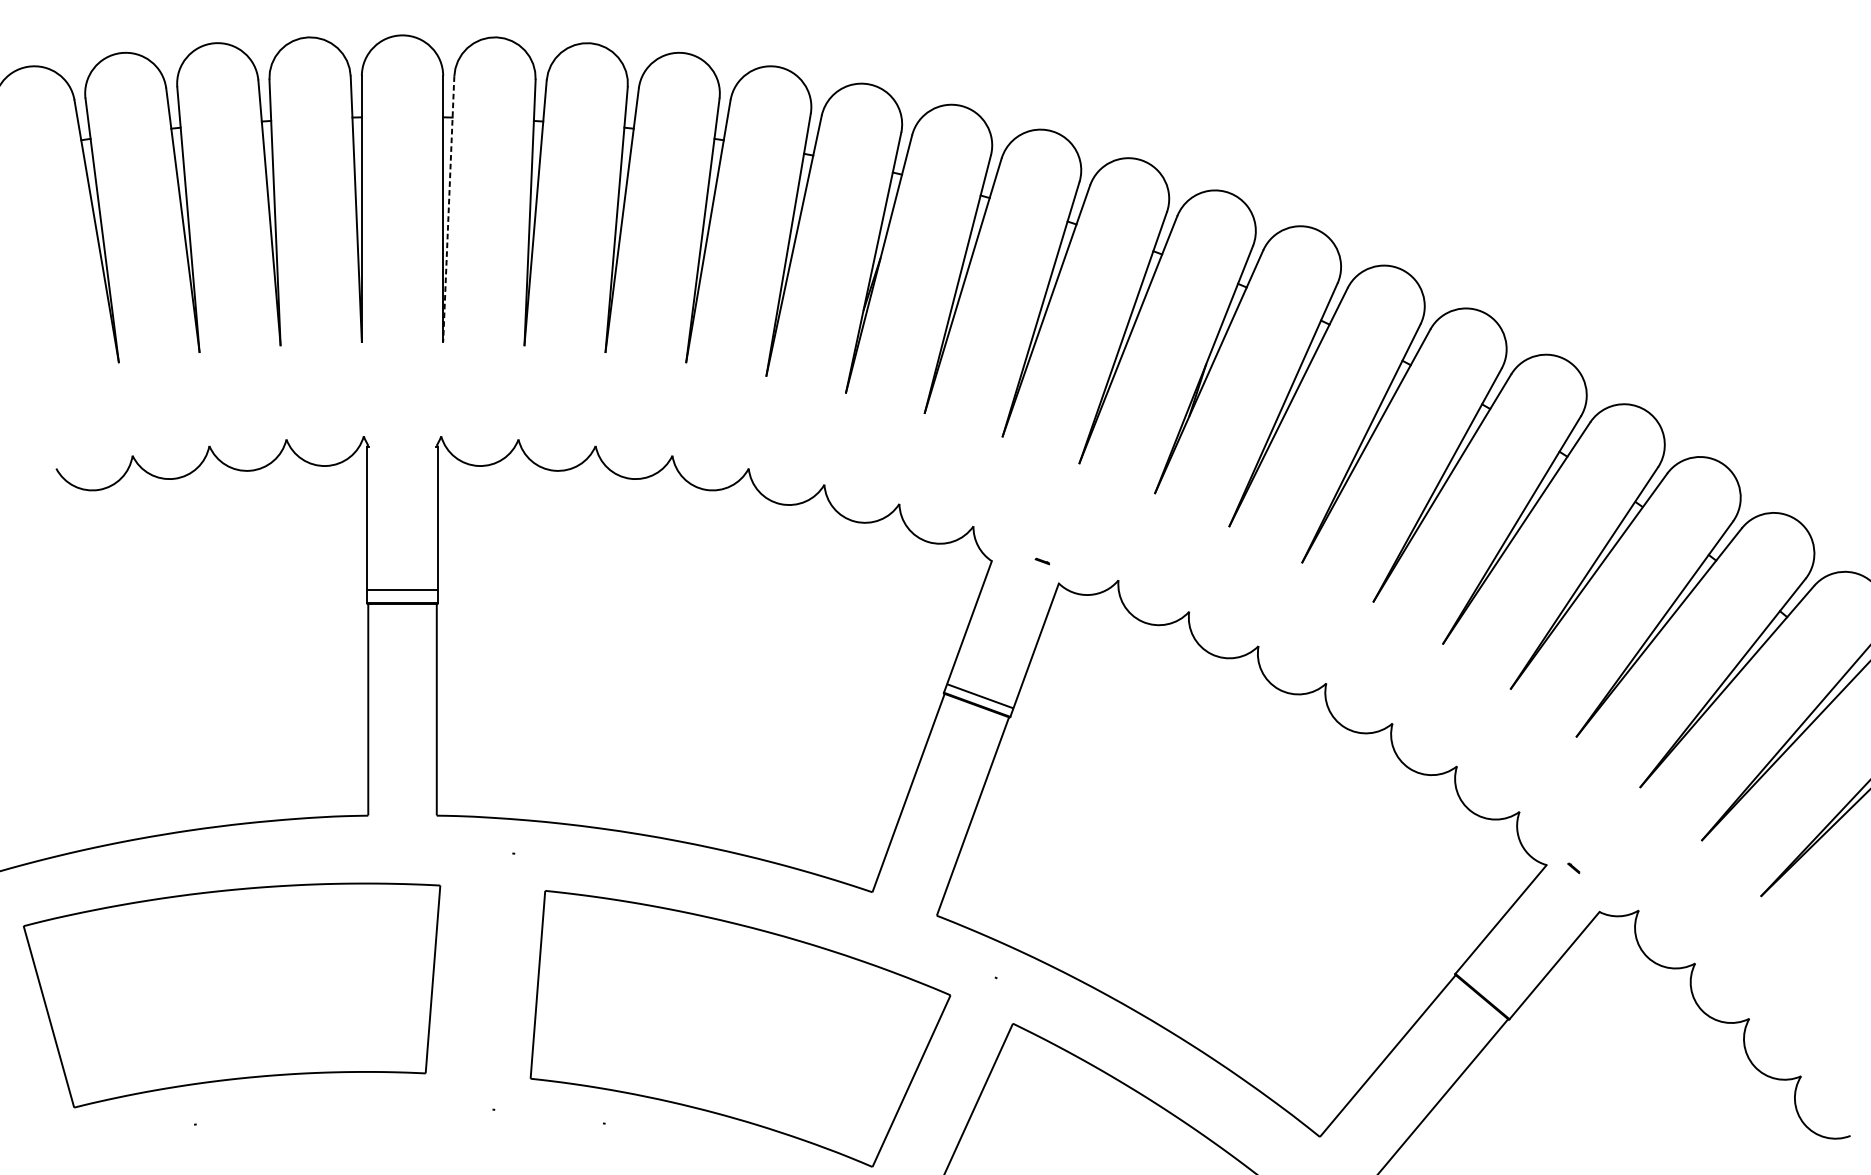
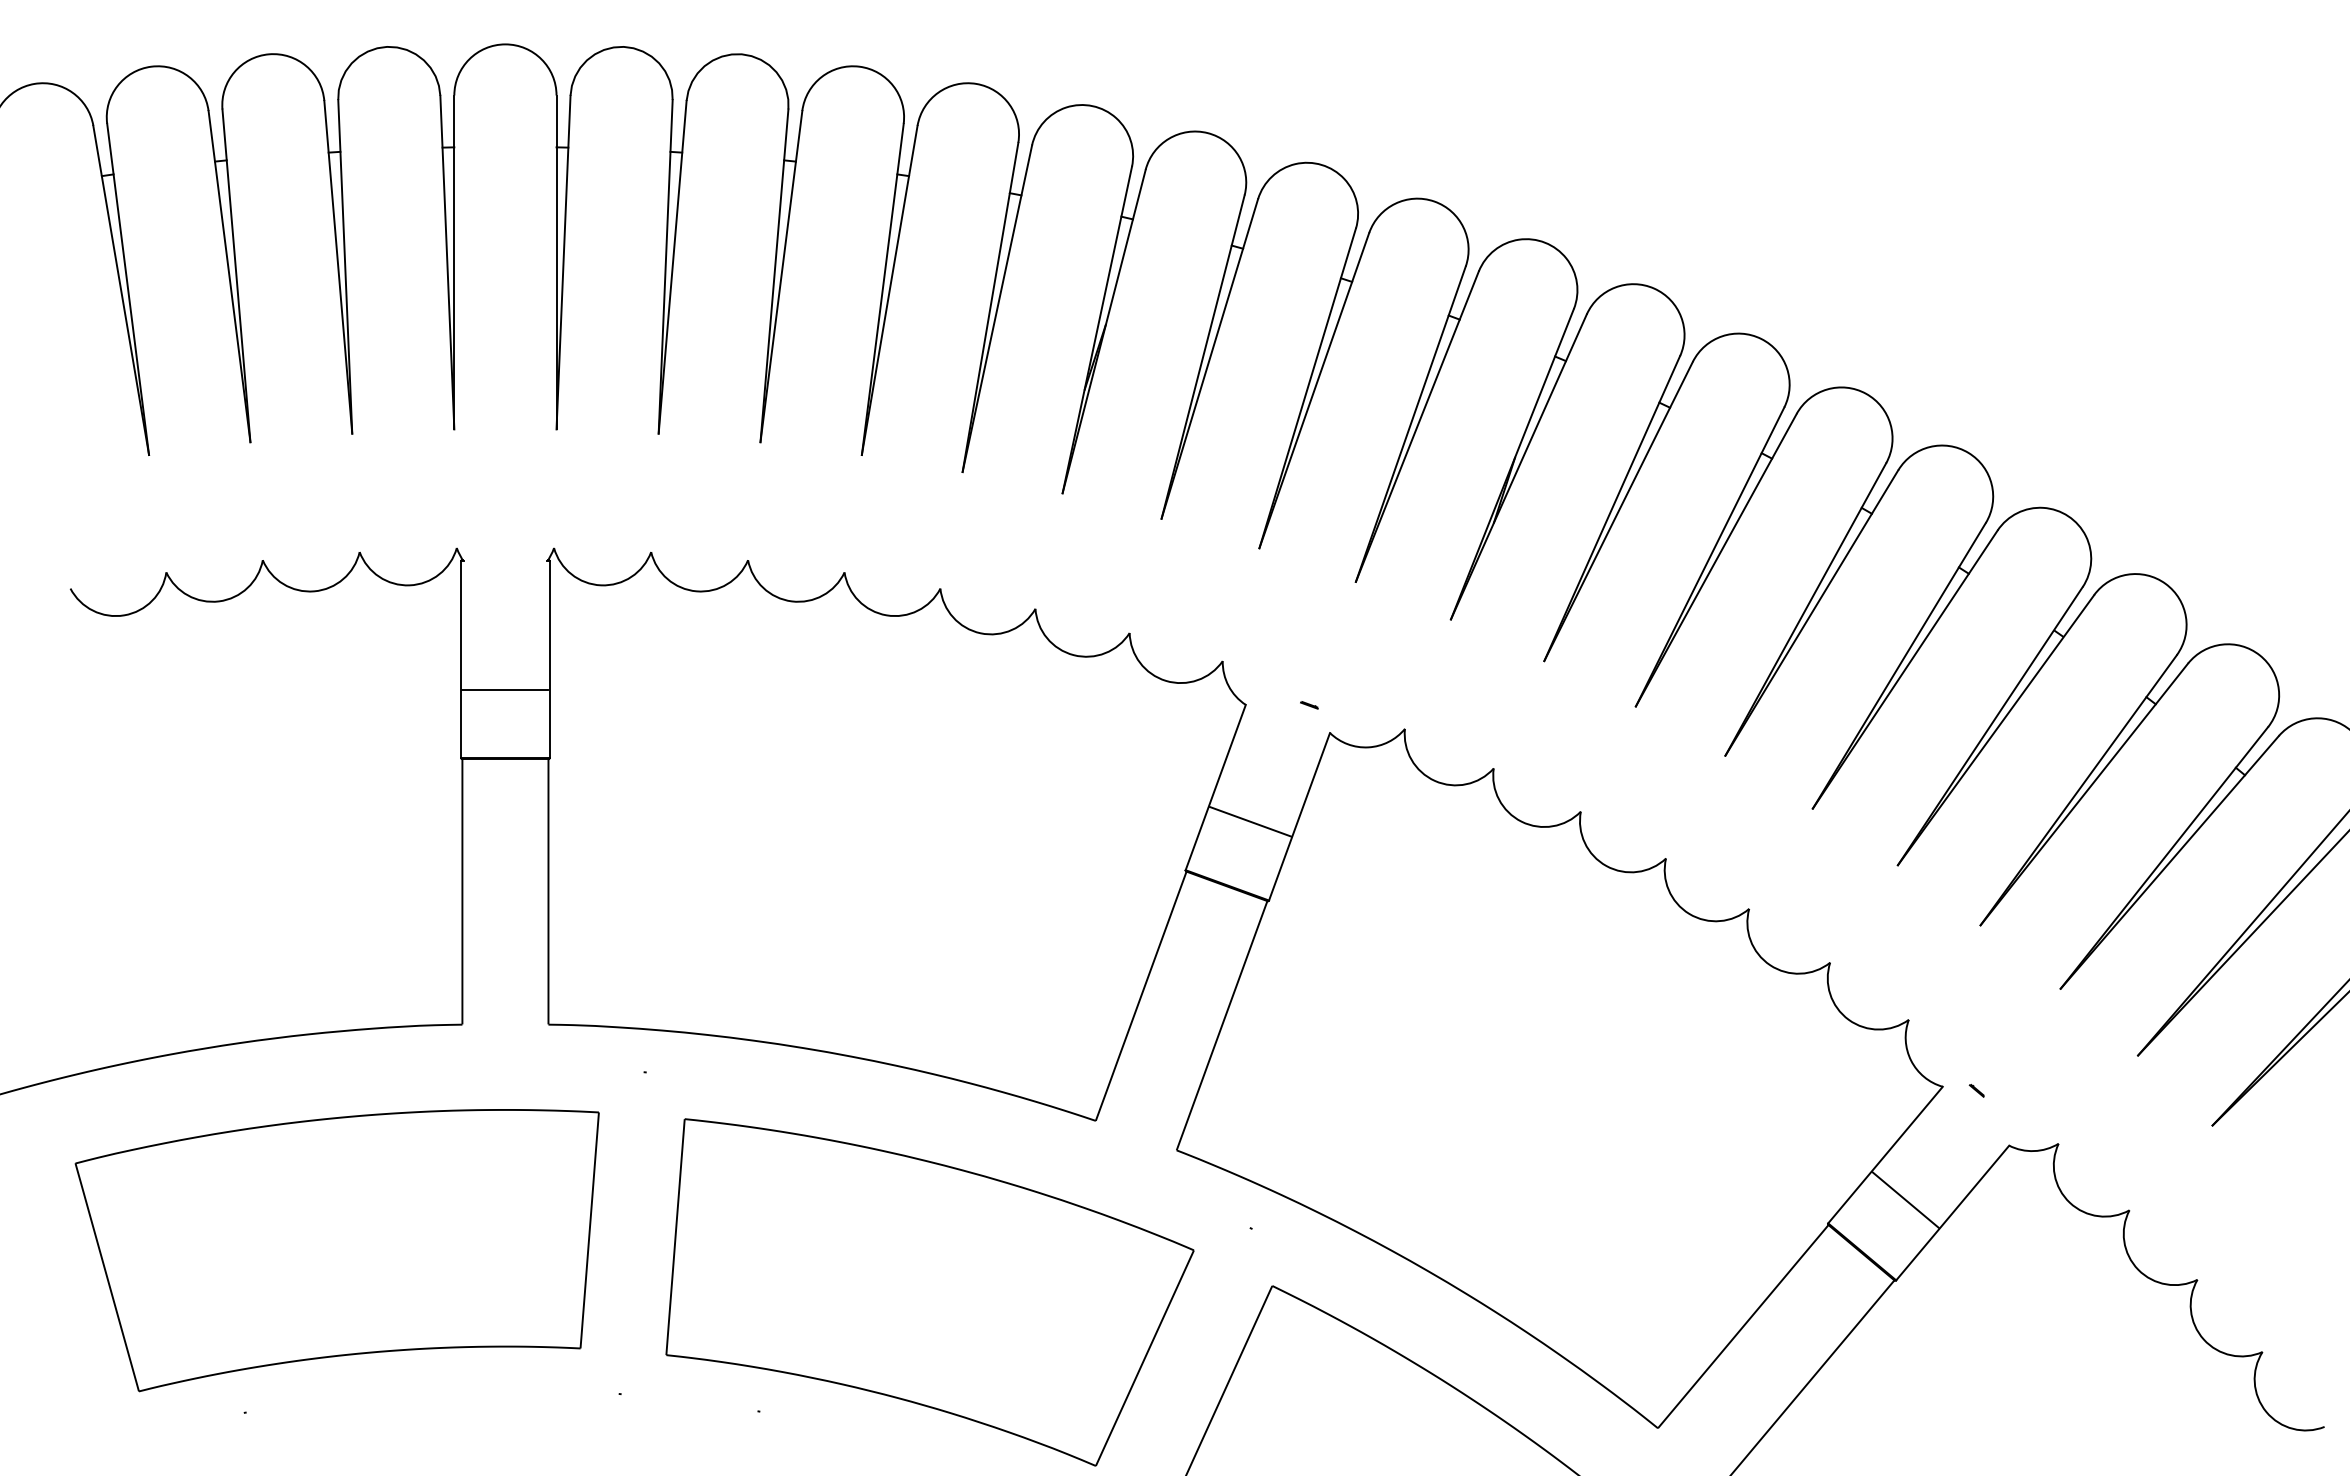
line: (448, 209) -> (563, 262), dashed -> solid
line: (402, 590) -> (505, 690), moved
line: (980, 696) -> (1250, 821), moved
line: (1516, 954) -> (1905, 1199), added
part: (231, 995) -> (336, 1250), moved

